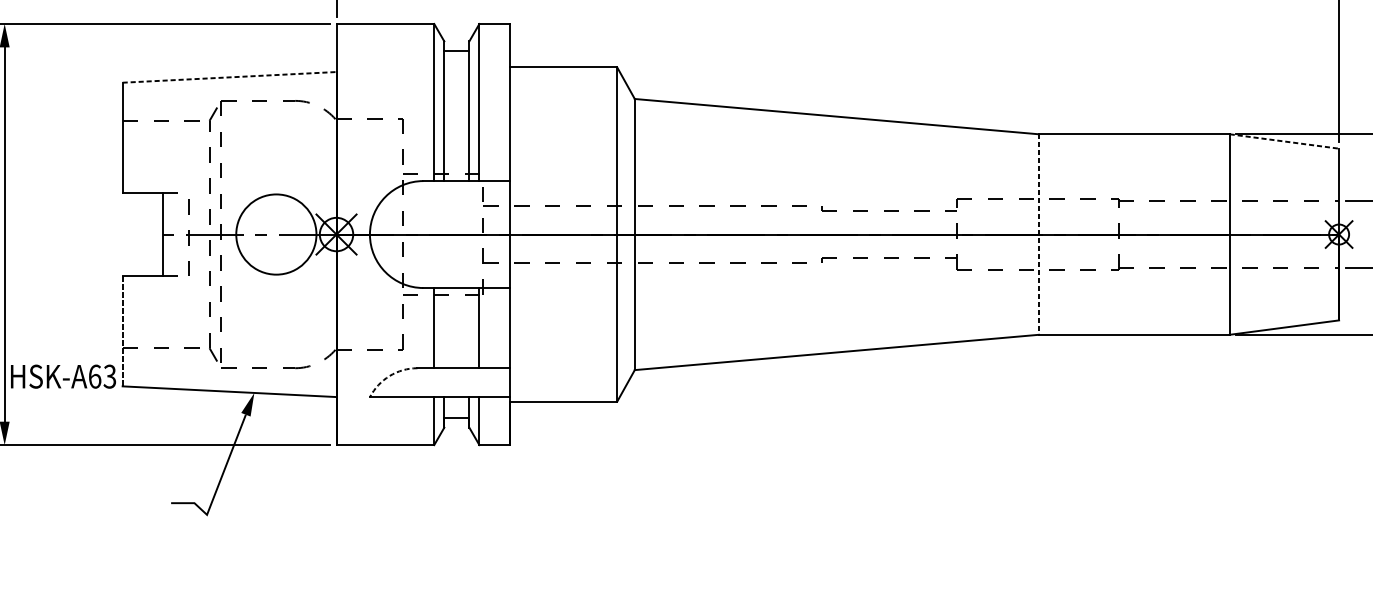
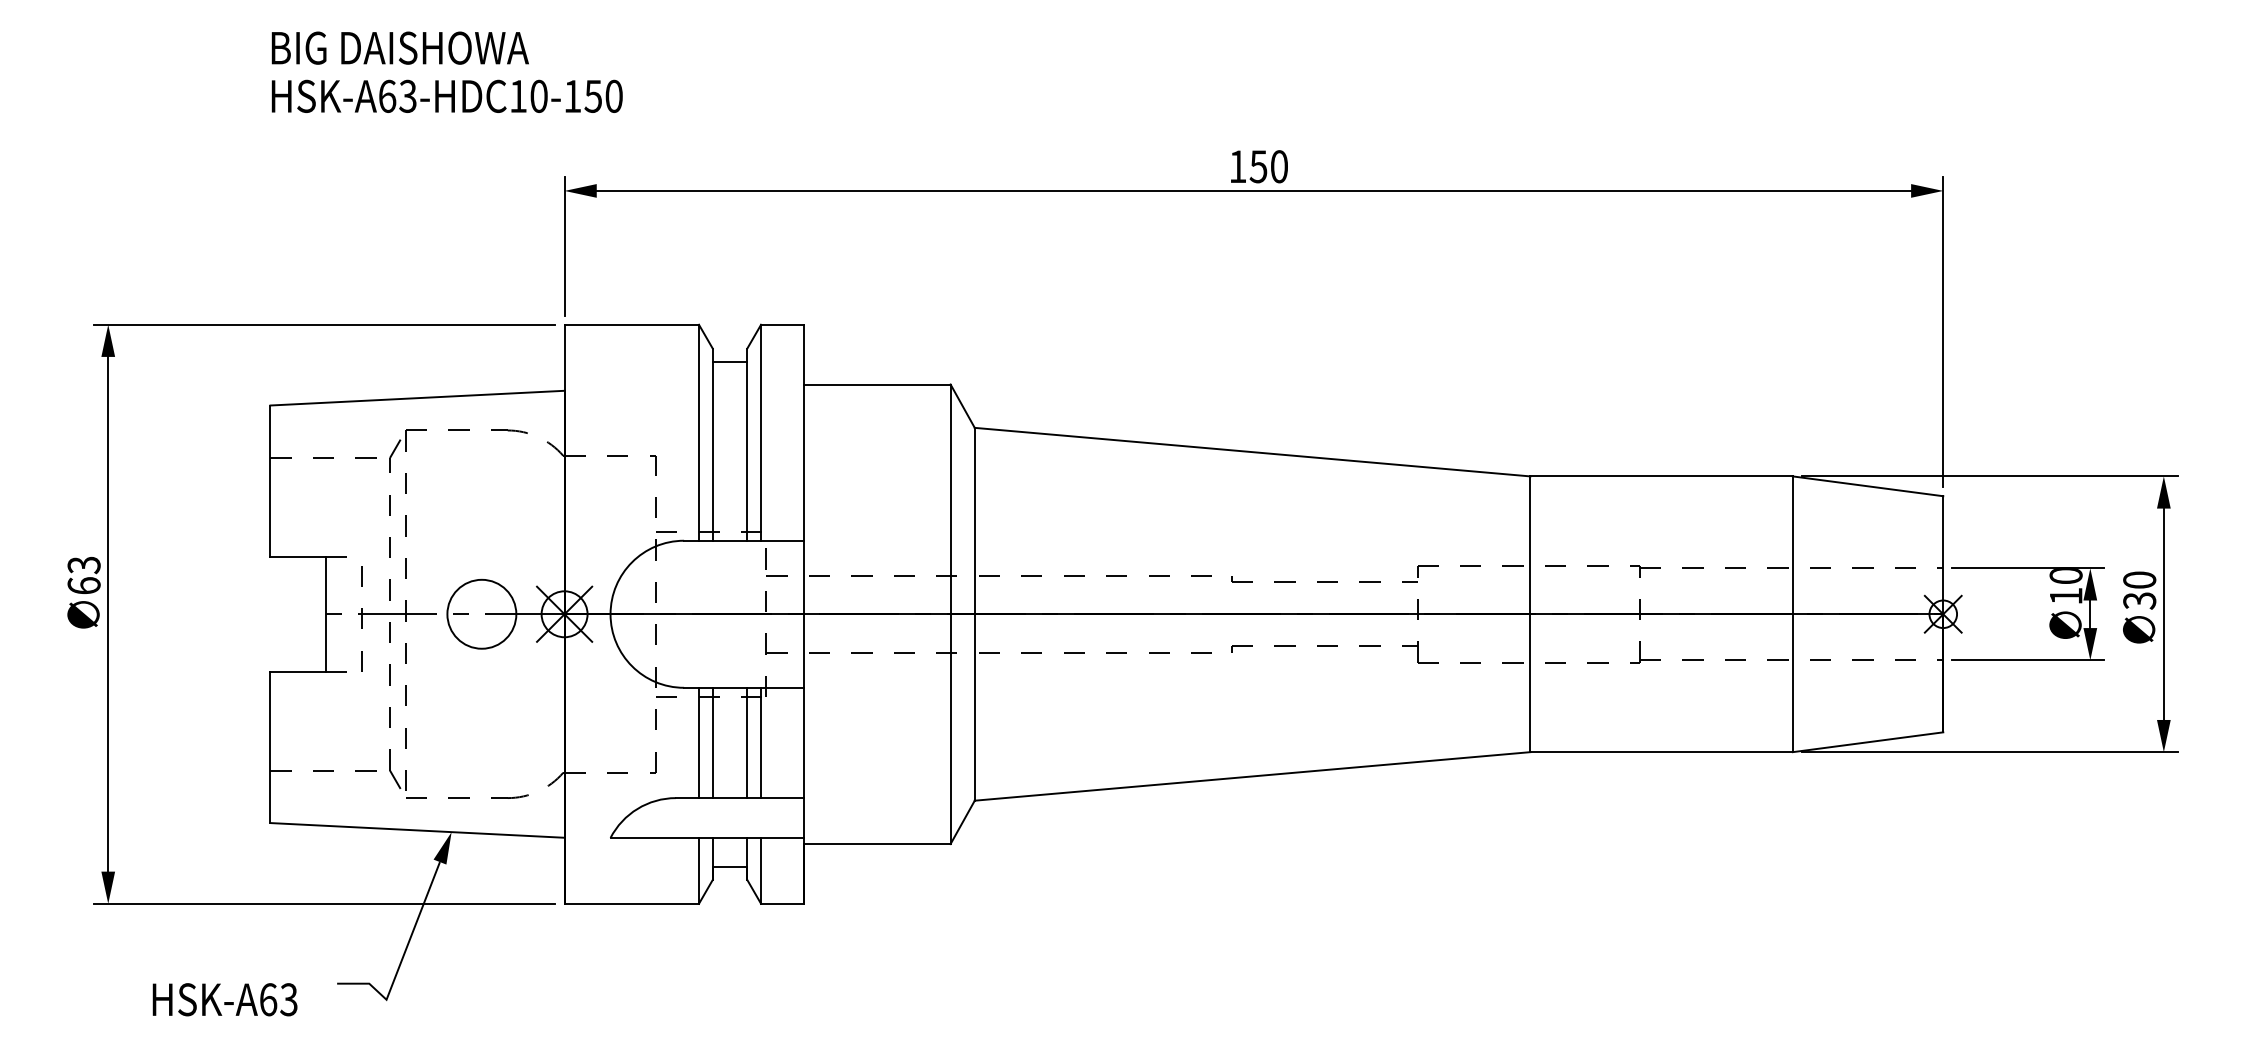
line: (230, 77) -> (418, 398), dashed -> solid
line: (1284, 141) -> (1868, 486), dashed -> solid
circle: (276, 233) -> (481, 613), size x0.62
line: (1038, 234) -> (1530, 614), dashed -> solid
line: (444, 327) -> (712, 742), added
line: (469, 327) -> (747, 742), added
line: (122, 331) -> (270, 747), dashed -> solid
arc: (389, 375) -> (637, 808), dashed -> solid
text: (63, 376) -> (224, 999), moved

